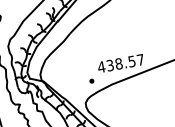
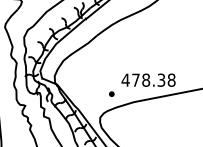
text: (125, 62) -> (153, 79), 438.57 -> 478.38

